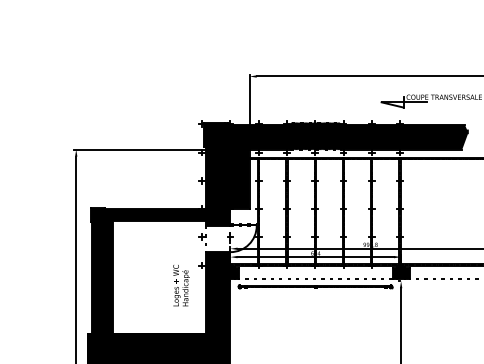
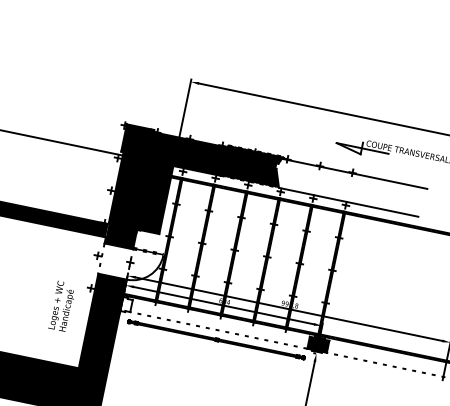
fill: (401, 136) -> (351, 187), removed
fill: (234, 273) -> (126, 305), removed

